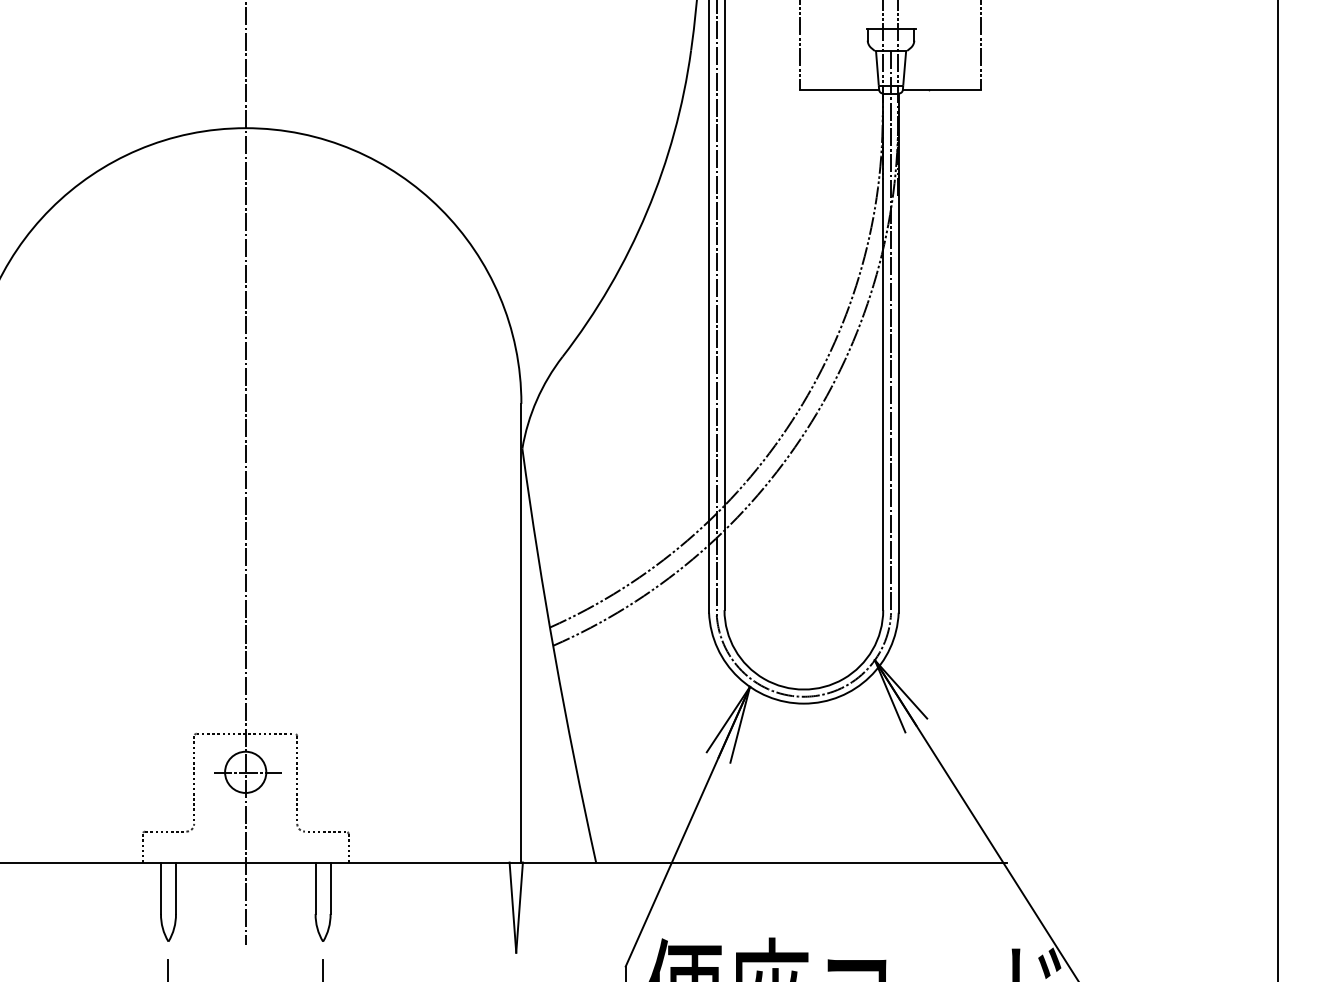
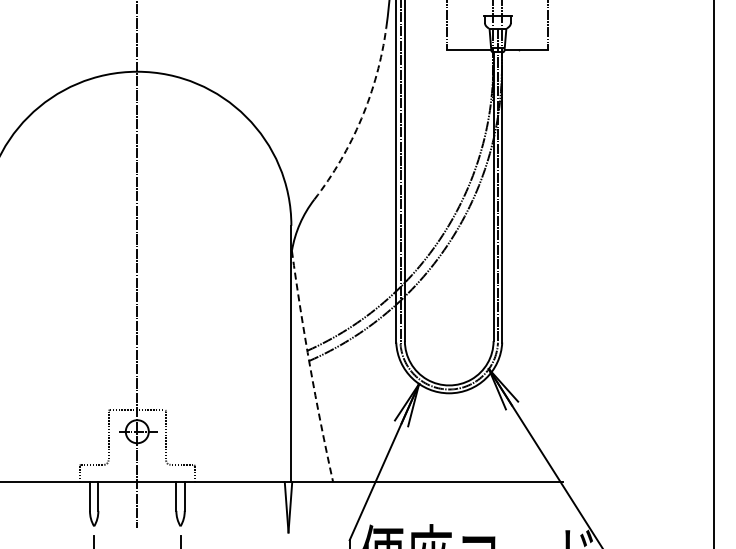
arc: (646, 211) -> (361, 118), solid -> dashed
arc: (555, 655) -> (310, 366), solid -> dashed

